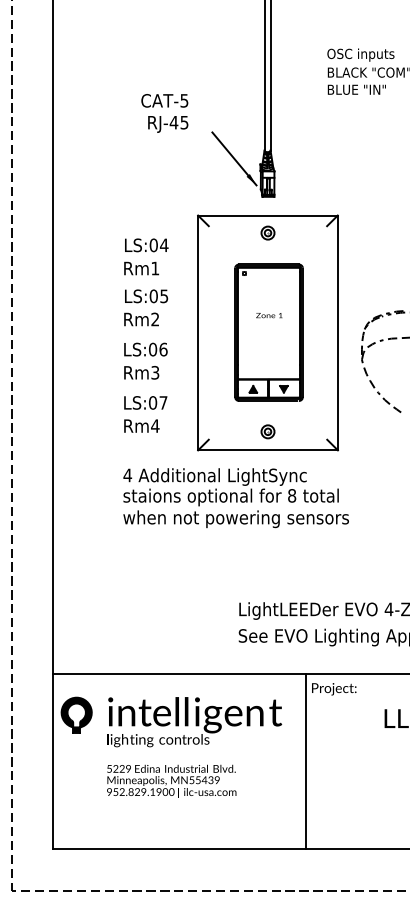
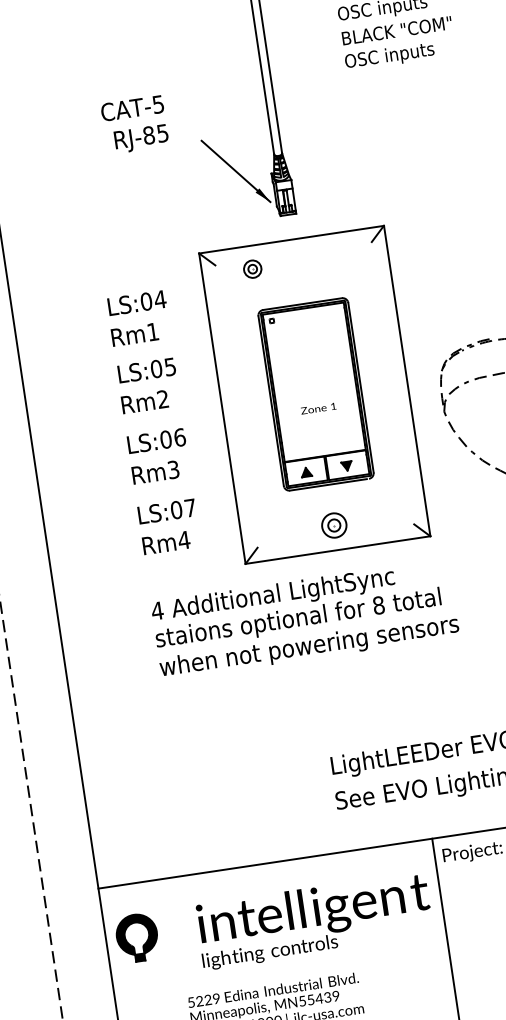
text: (360, 90) -> (389, 56), BLUE "IN" -> OSC inputs
text: (173, 122) -> (148, 135), RJ-45 -> RJ-85
part: (267, 232) -> (251, 268), moved
text: (269, 315) -> (318, 408), moved
part: (267, 431) -> (333, 525), size x1.4
text: (194, 722) -> (314, 921), moved

